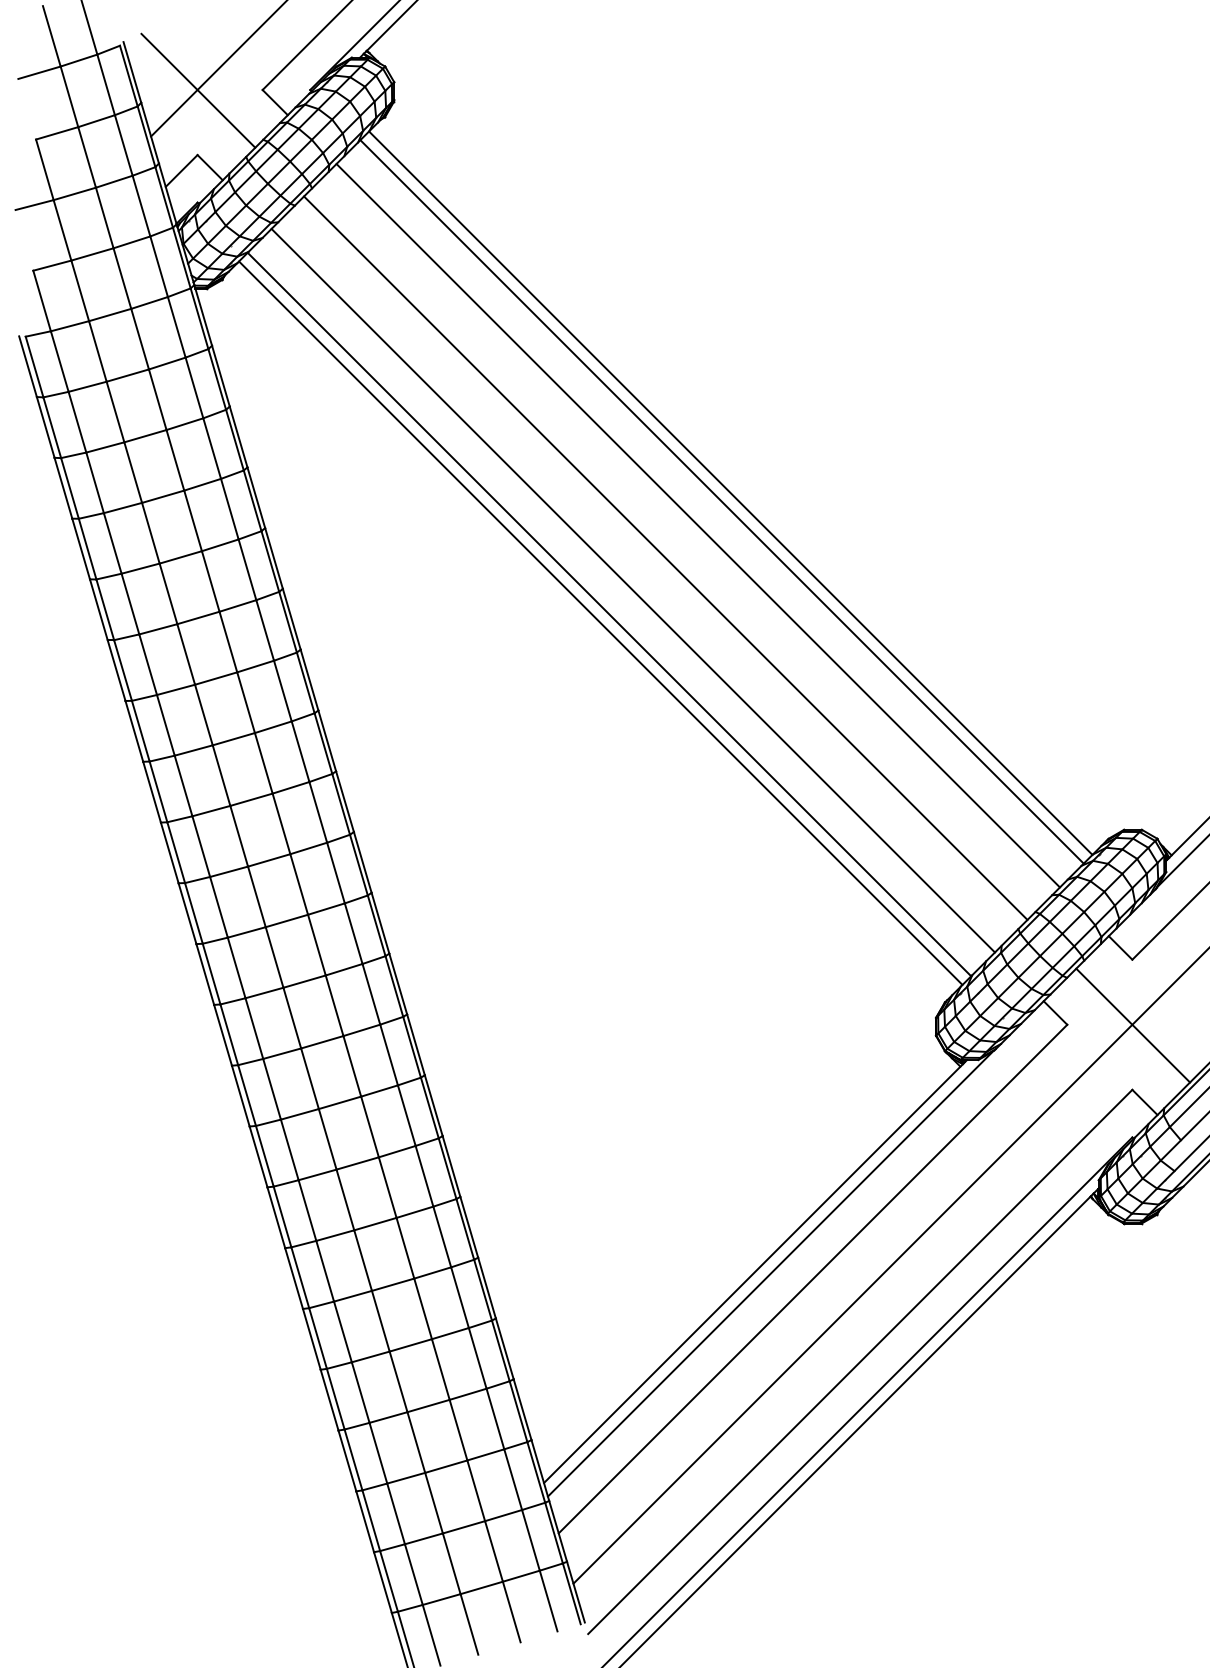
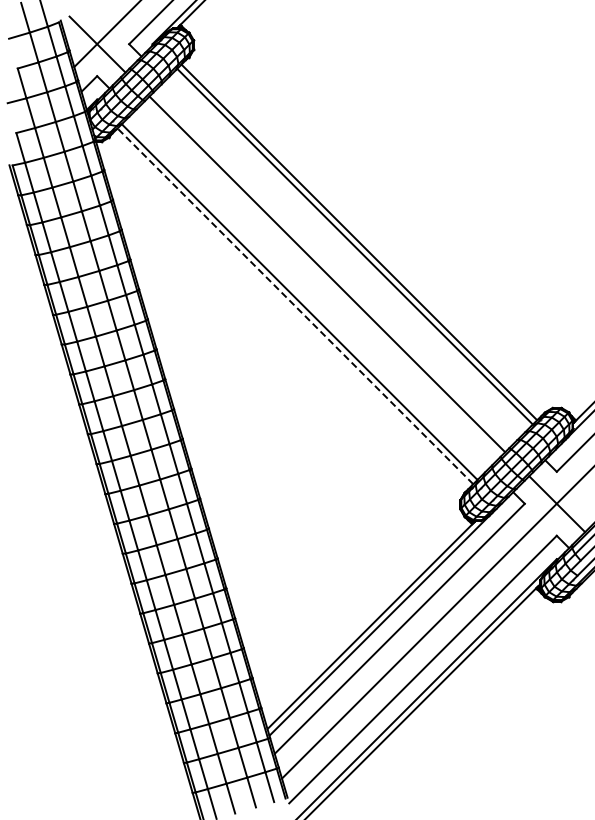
line: (698, 525) -> (343, 258), removed
line: (633, 590) -> (311, 290), removed
line: (600, 623) -> (295, 306), solid -> dashed

